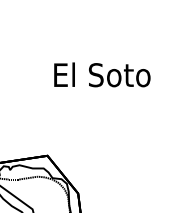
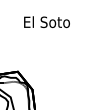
text: (101, 75) -> (46, 22), moved

